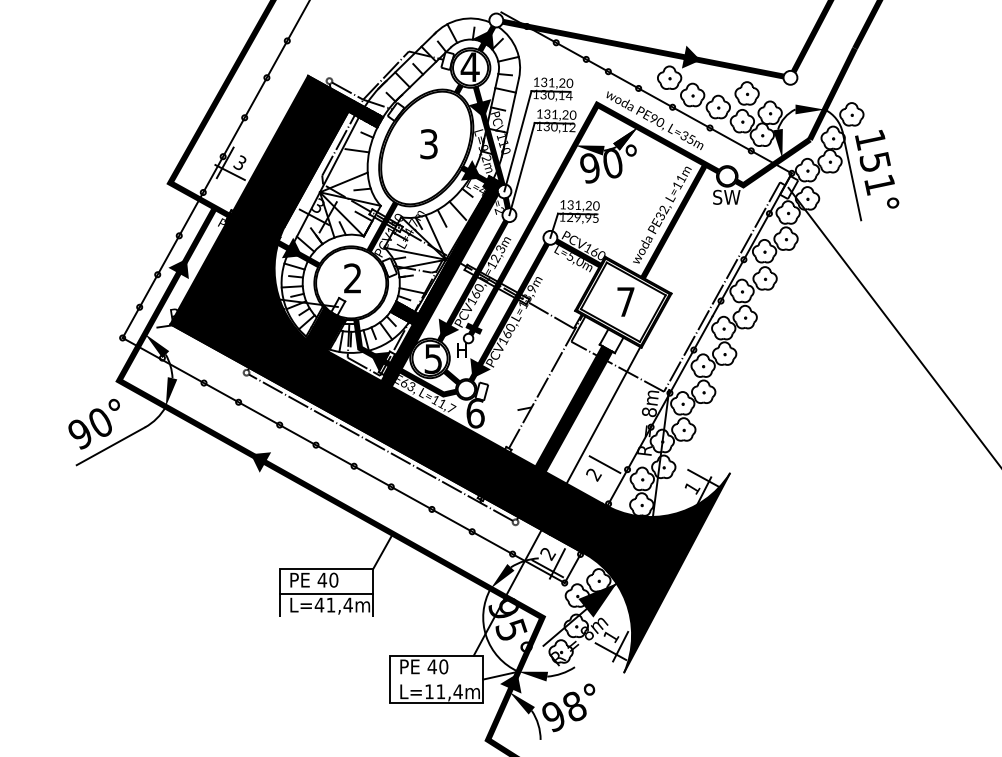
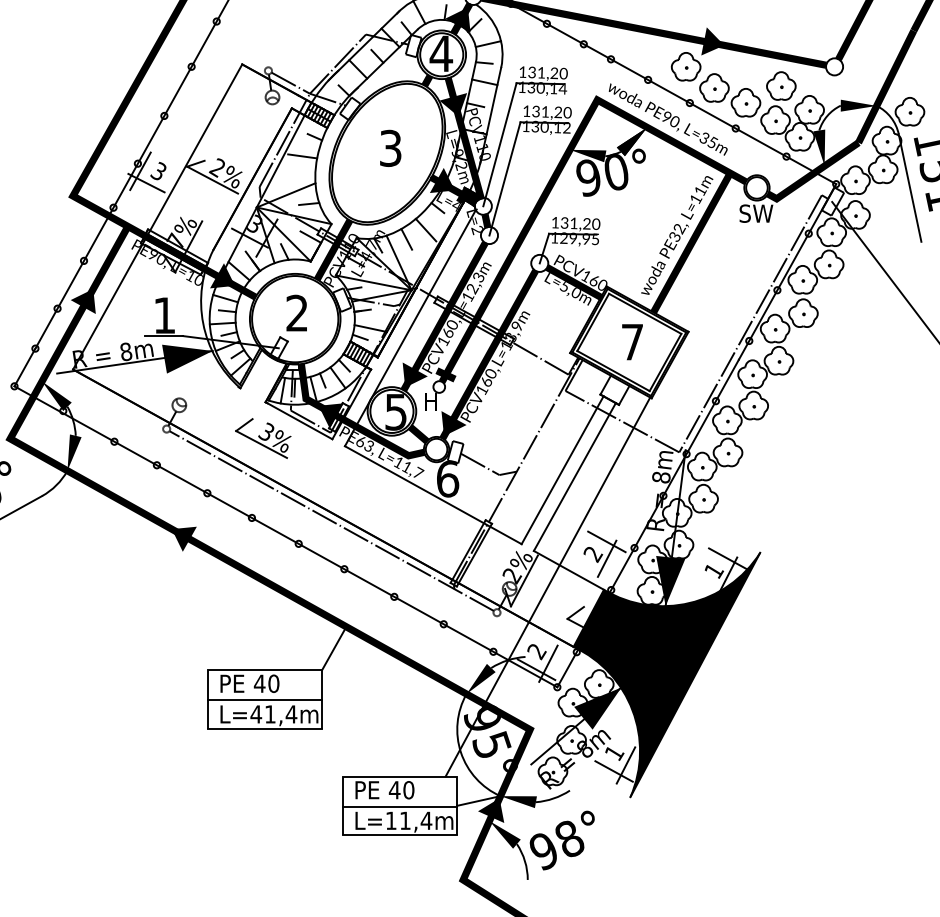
line: (501, 401) -> (479, 464), added
line: (604, 478) -> (606, 558), added
fill: (656, 496) -> (670, 581), added
line: (326, 616) -> (264, 728), added
line: (436, 680) -> (399, 806), added

